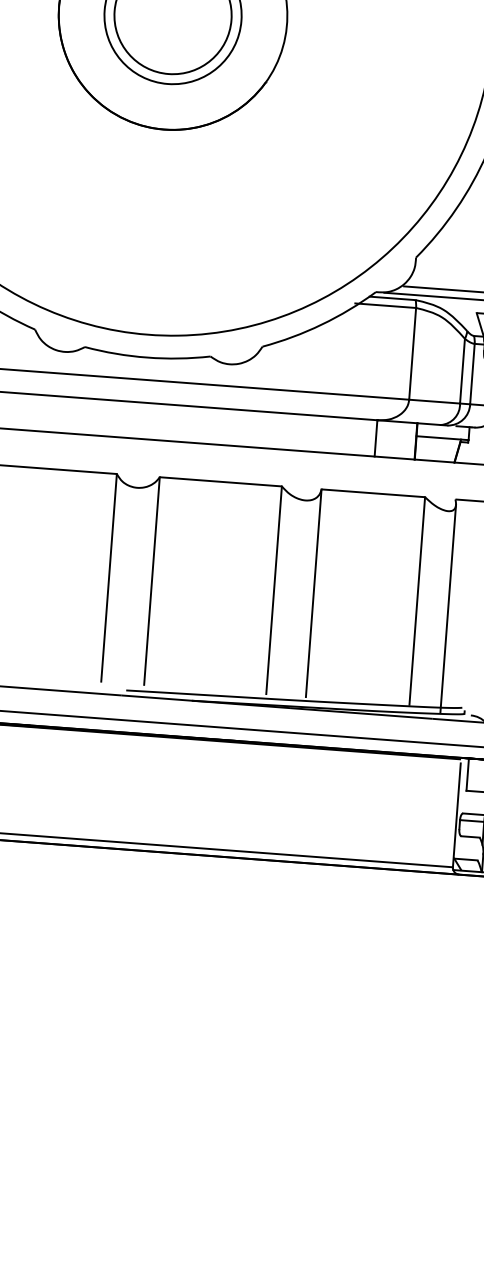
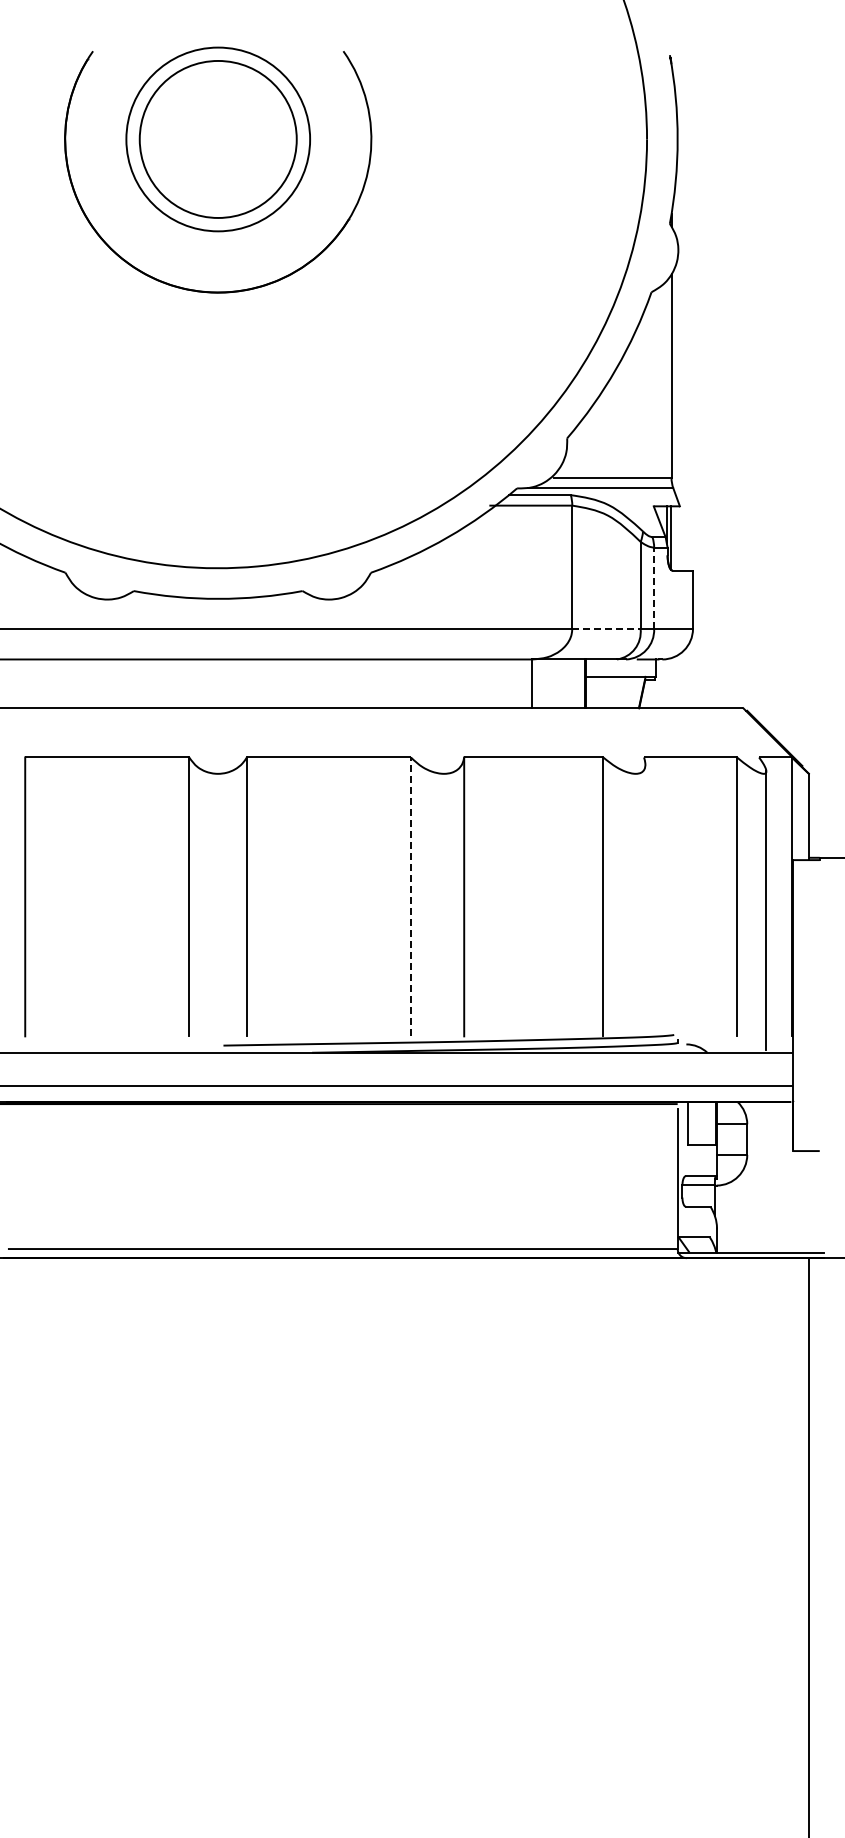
line: (472, 374) -> (654, 588), solid -> dashed
line: (434, 401) -> (606, 628), solid -> dashed
line: (273, 589) -> (410, 896), solid -> dashed
line: (448, 608) -> (645, 903), removed

